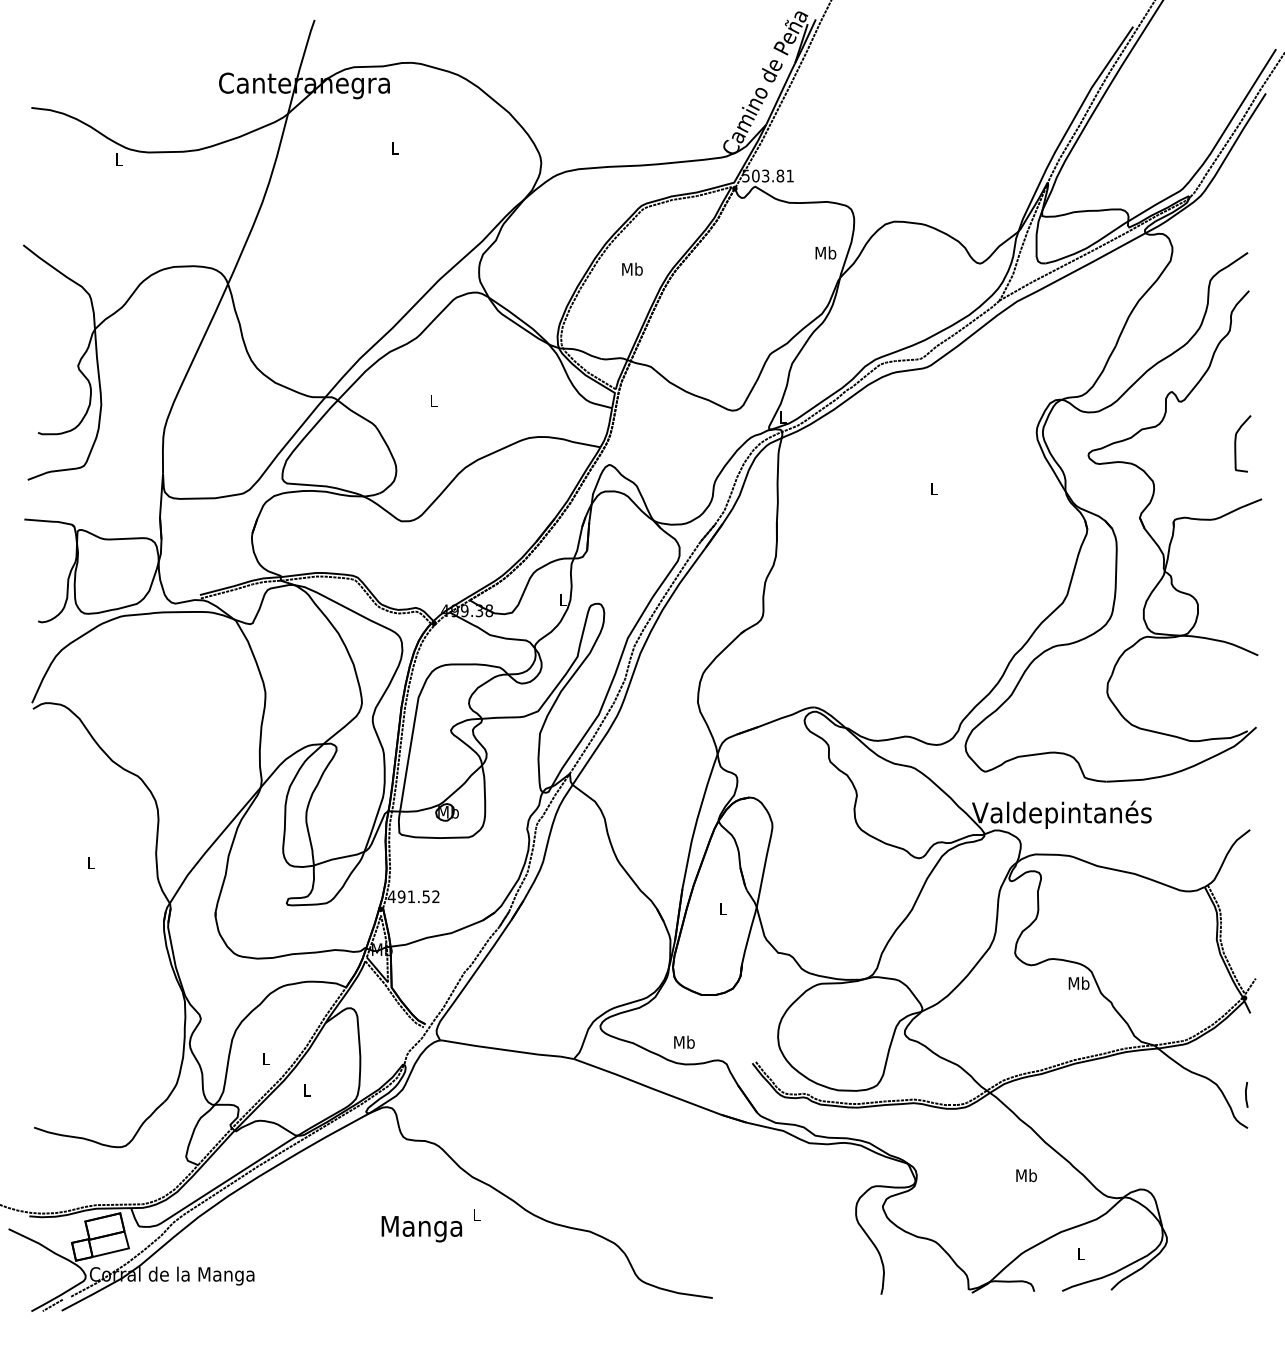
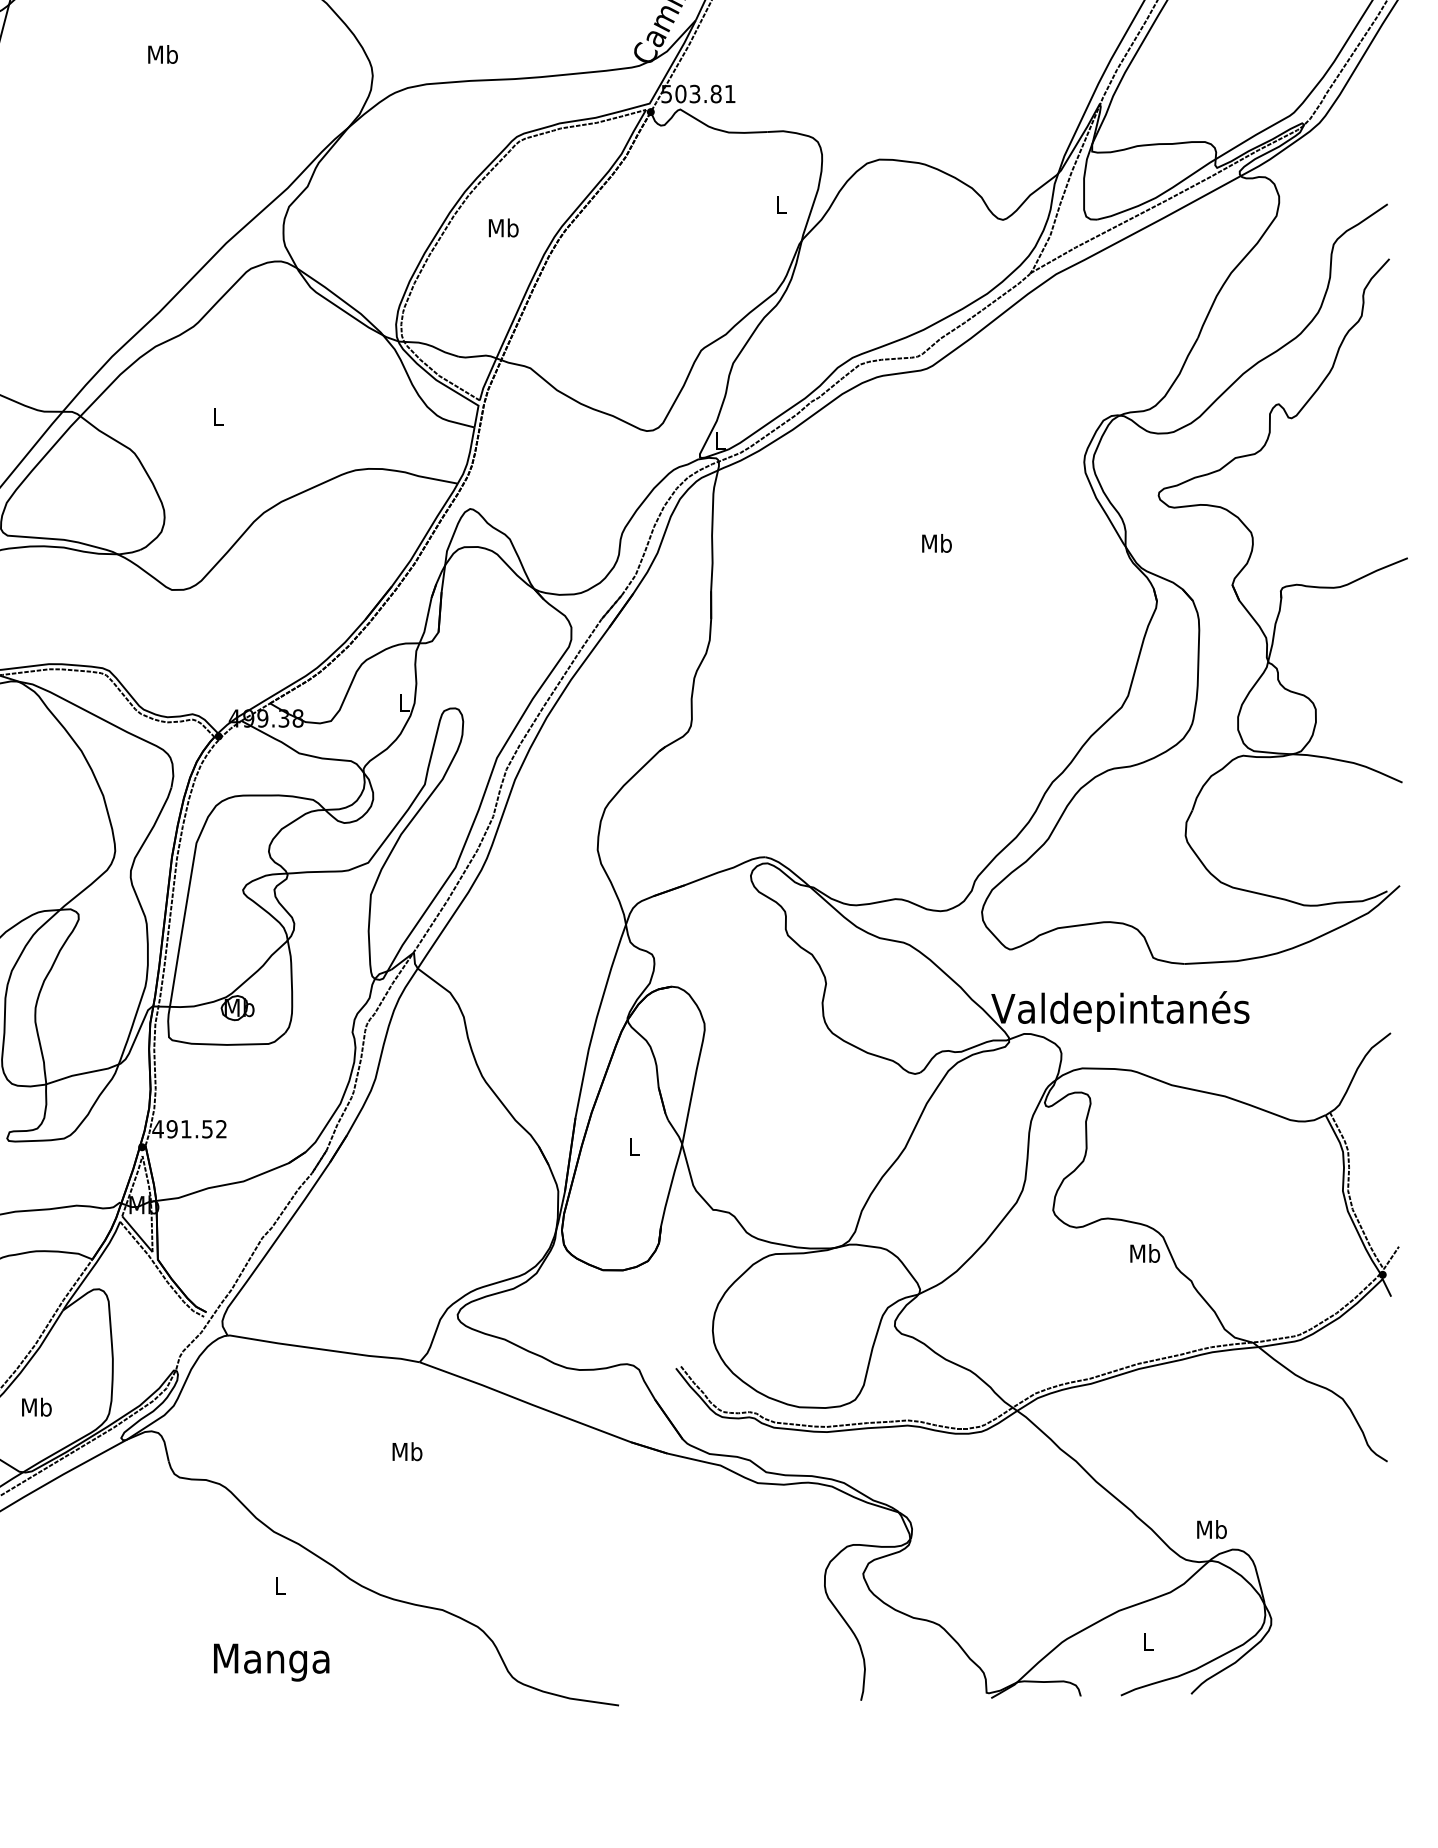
text: (395, 148) -> (163, 54), L -> Mb
text: (825, 252) -> (780, 203), Mb -> L
curve: (1236, 443) -> (1371, 478), removed
text: (933, 488) -> (936, 542), L -> Mb
text: (684, 1041) -> (407, 1450), moved
text: (307, 1089) -> (36, 1405), L -> Mb
line: (1246, 1094) -> (1385, 1413), removed
text: (1026, 1175) -> (1211, 1529), moved
text: (421, 1229) -> (271, 1663), moved

